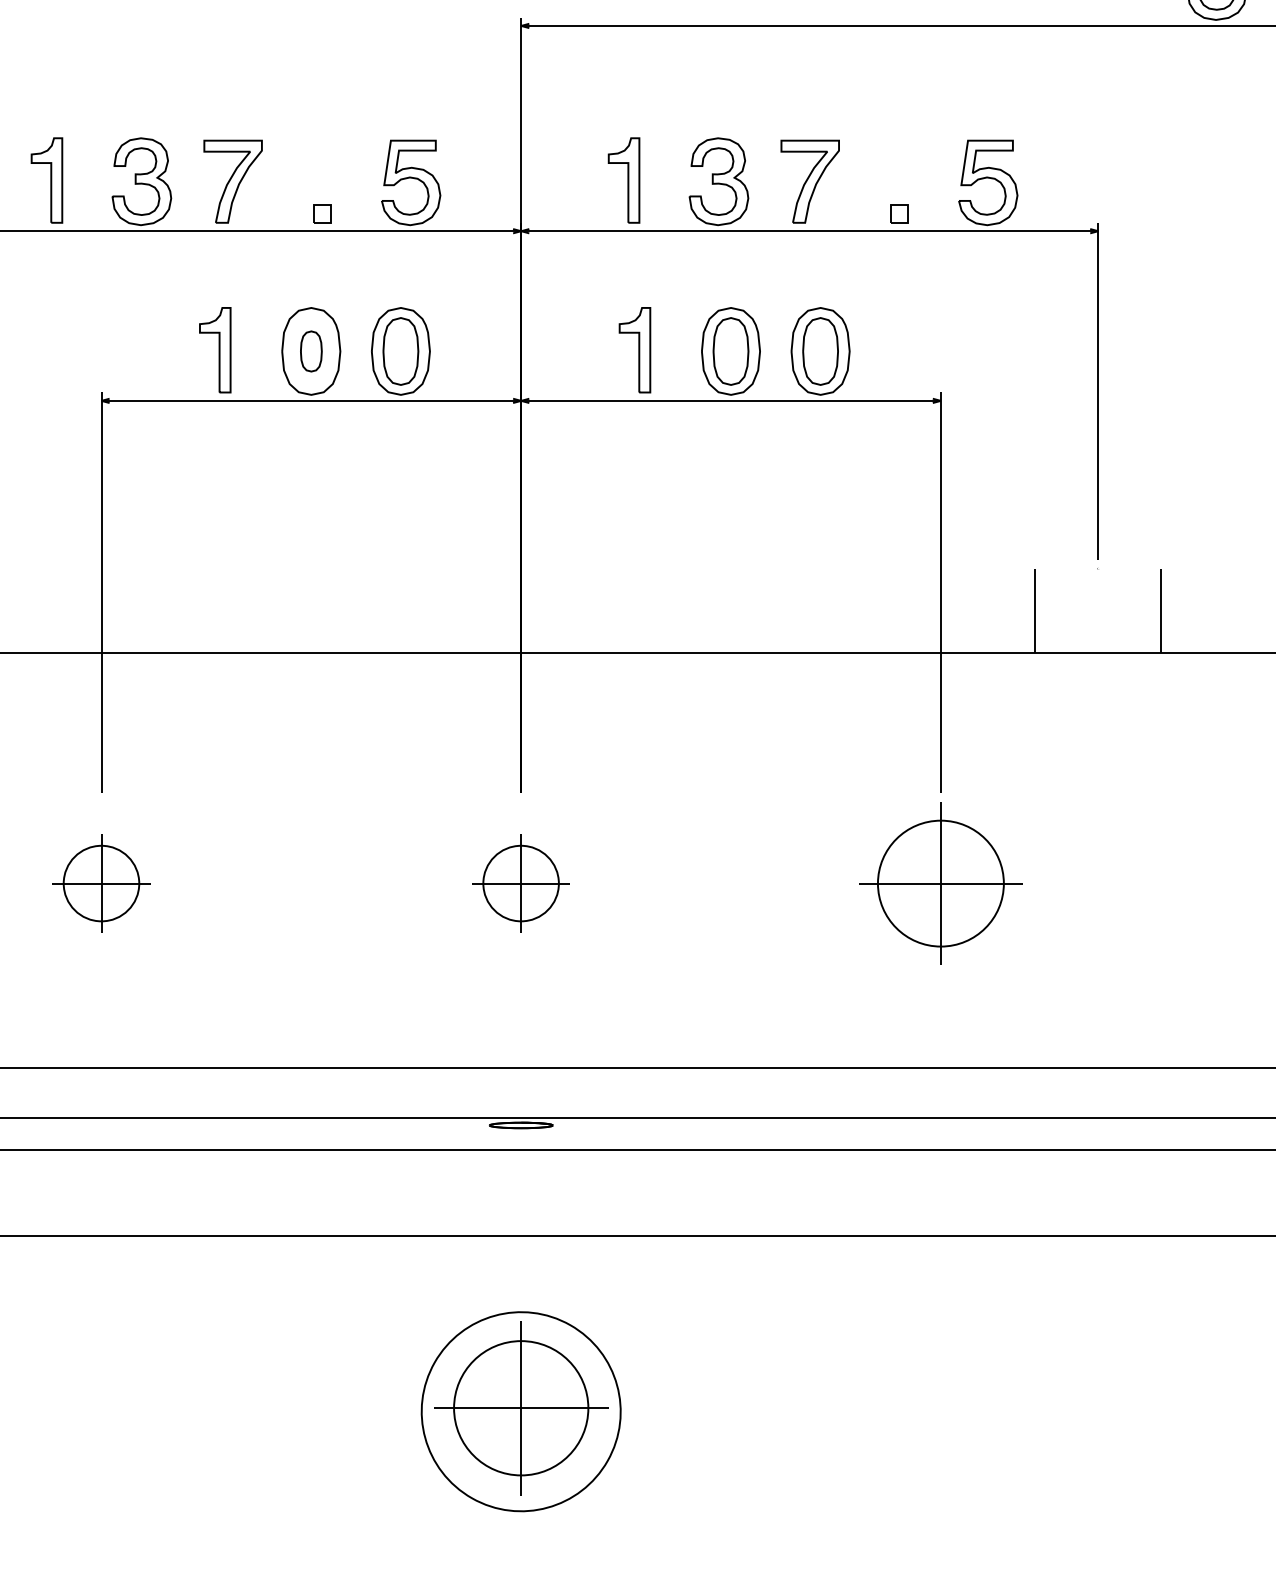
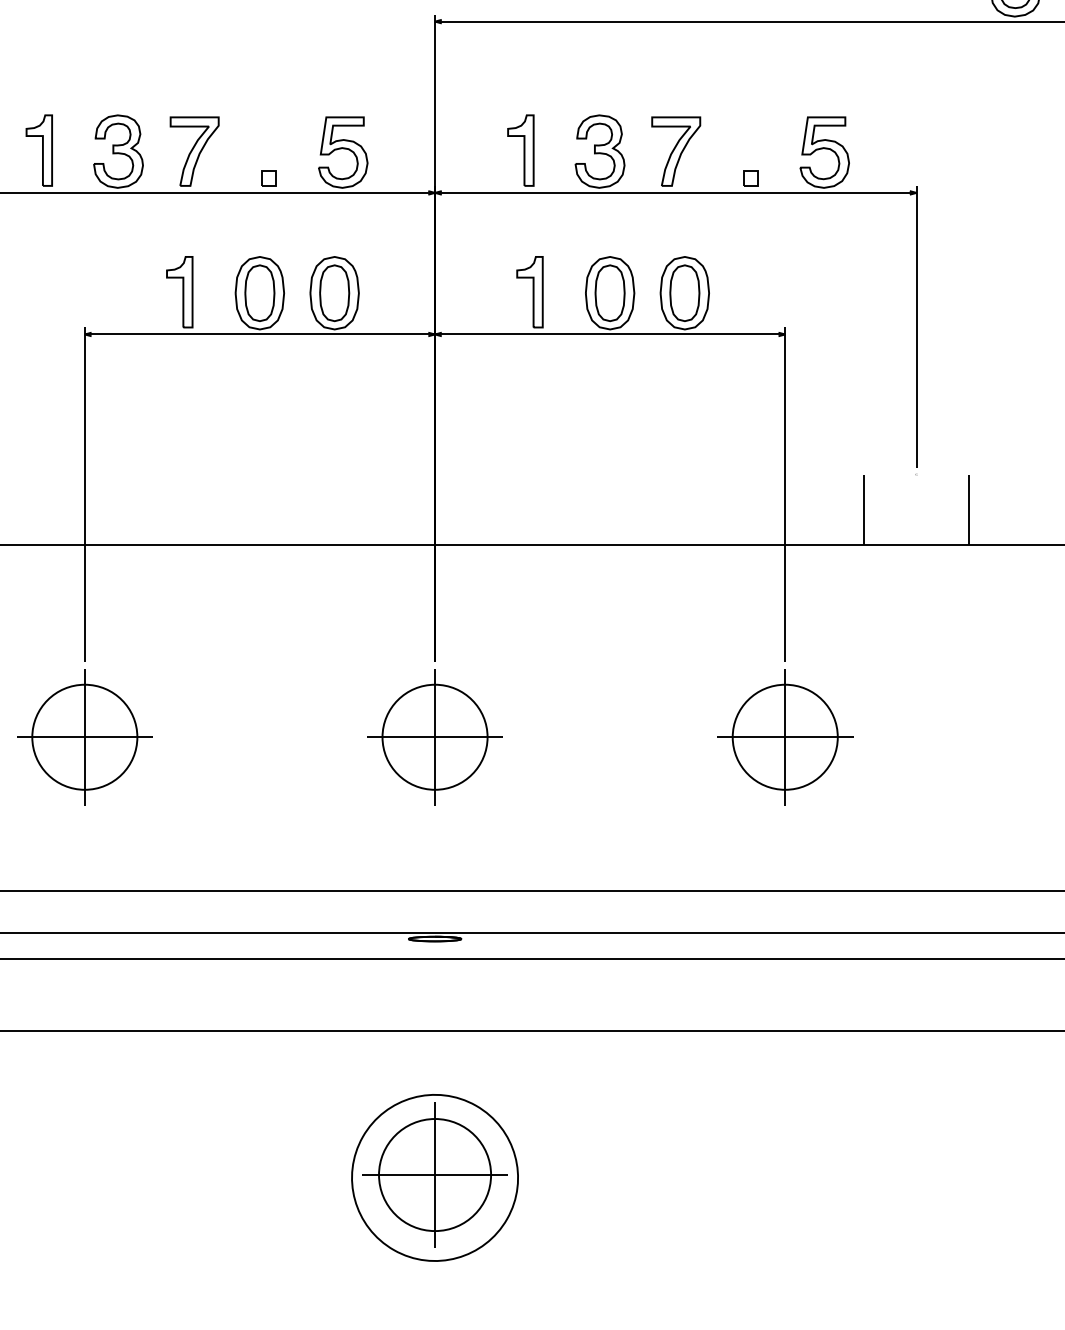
part: (311, 351) -> (260, 293), size x1.67
part: (101, 883) -> (84, 737), size x1.67
part: (520, 883) -> (434, 737), size x1.67

